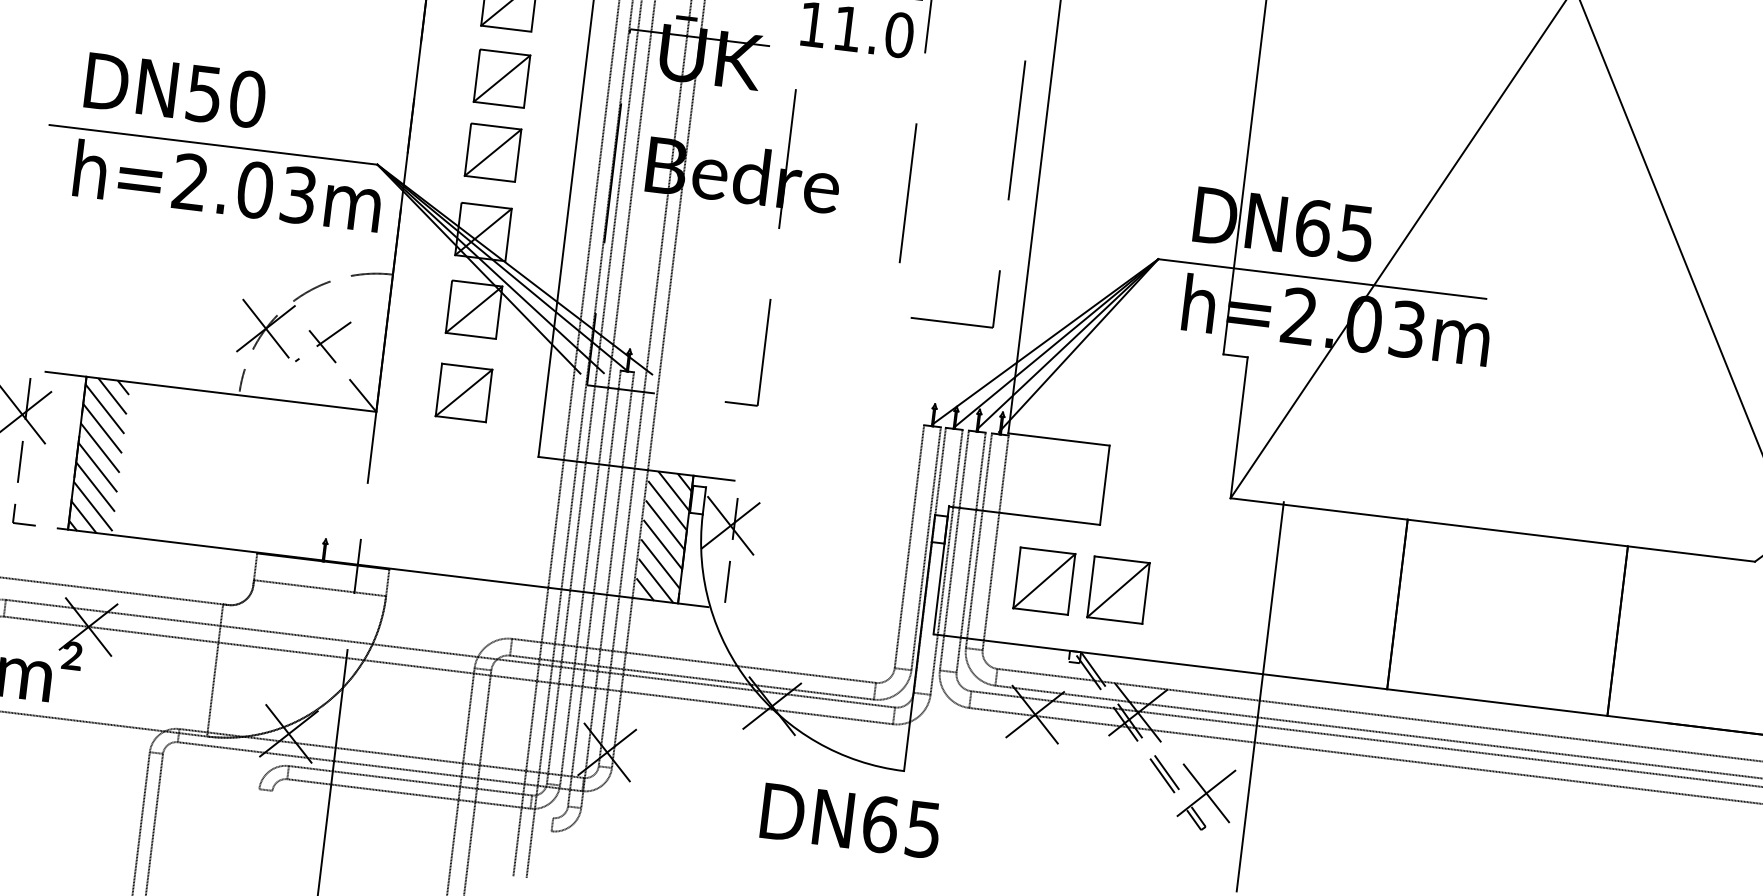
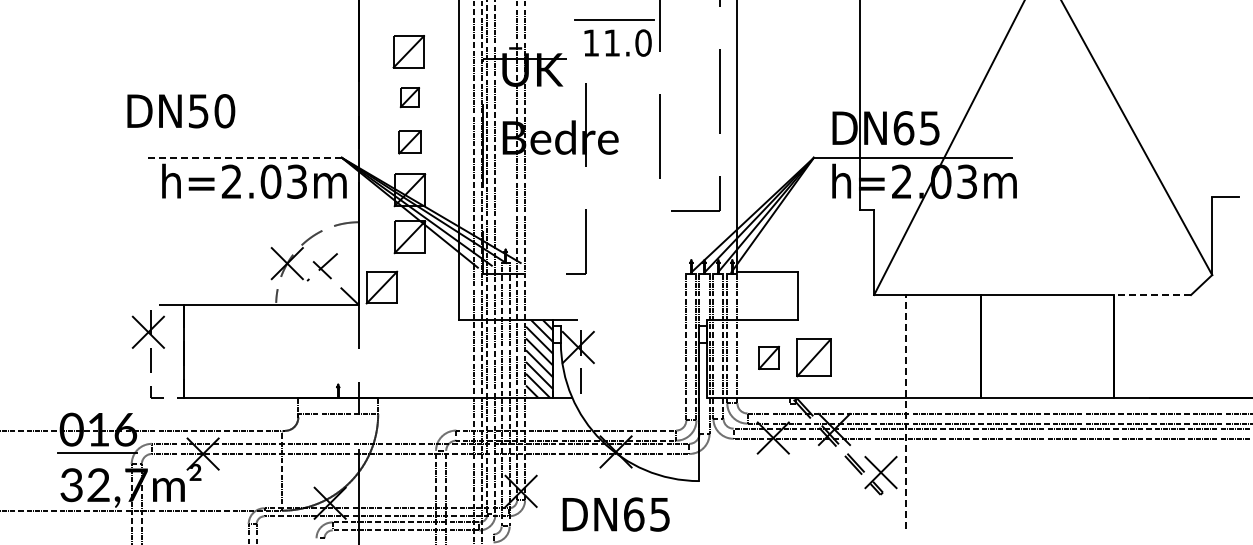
part: (501, 78) -> (409, 97), size x0.6
text: (175, 91) -> (181, 111), moved
line: (213, 144) -> (242, 157), solid -> dashed
part: (492, 152) -> (409, 142), size x0.7
part: (463, 392) -> (381, 287), moved
hatch: (98, 455) -> (196, 351), removed
line: (1691, 554) -> (1152, 295), solid -> dashed
part: (1043, 580) -> (768, 357), size x0.6
line: (1260, 697) -> (906, 411), solid -> dashed
text: (849, 820) -> (615, 514), moved

